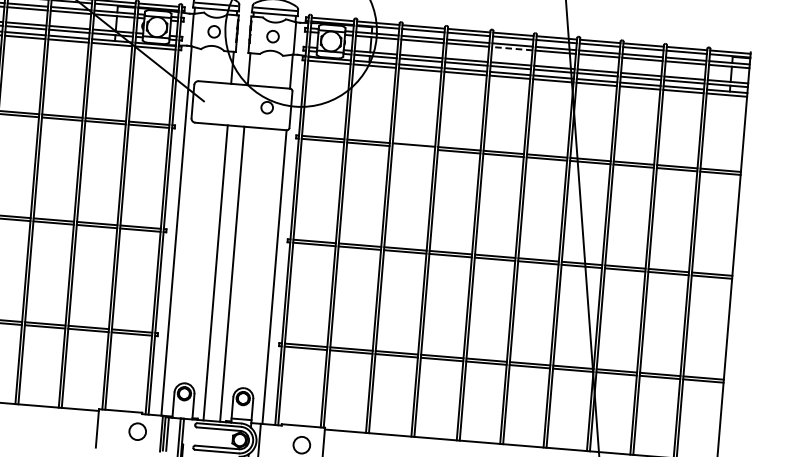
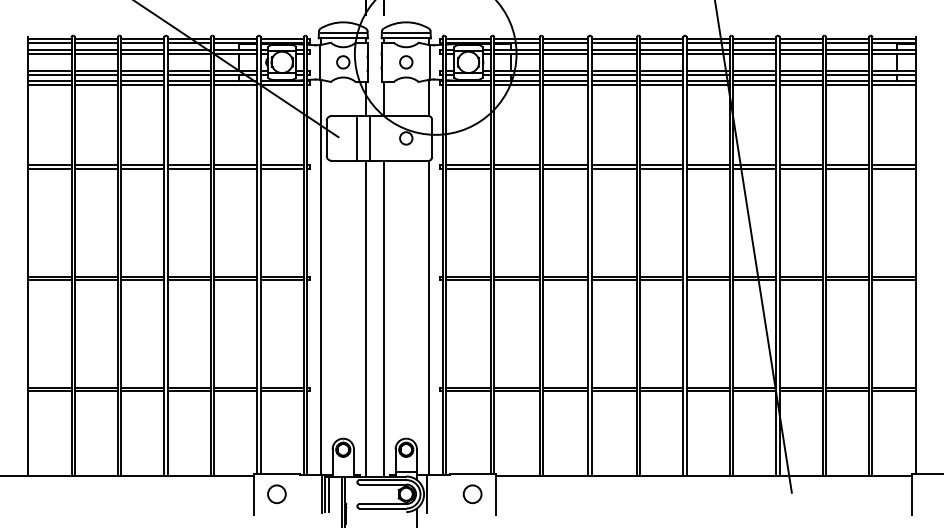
line: (512, 48) -> (661, 54), dashed -> solid
line: (221, 104) -> (357, 138), added
line: (233, 105) -> (370, 138), added
line: (413, 148) -> (565, 168), added
circle: (137, 431) -> (276, 494), moved

